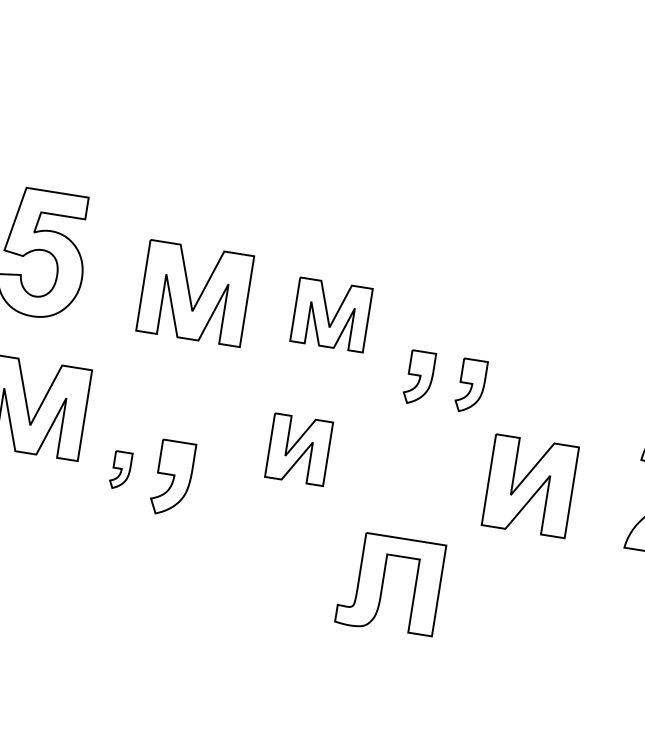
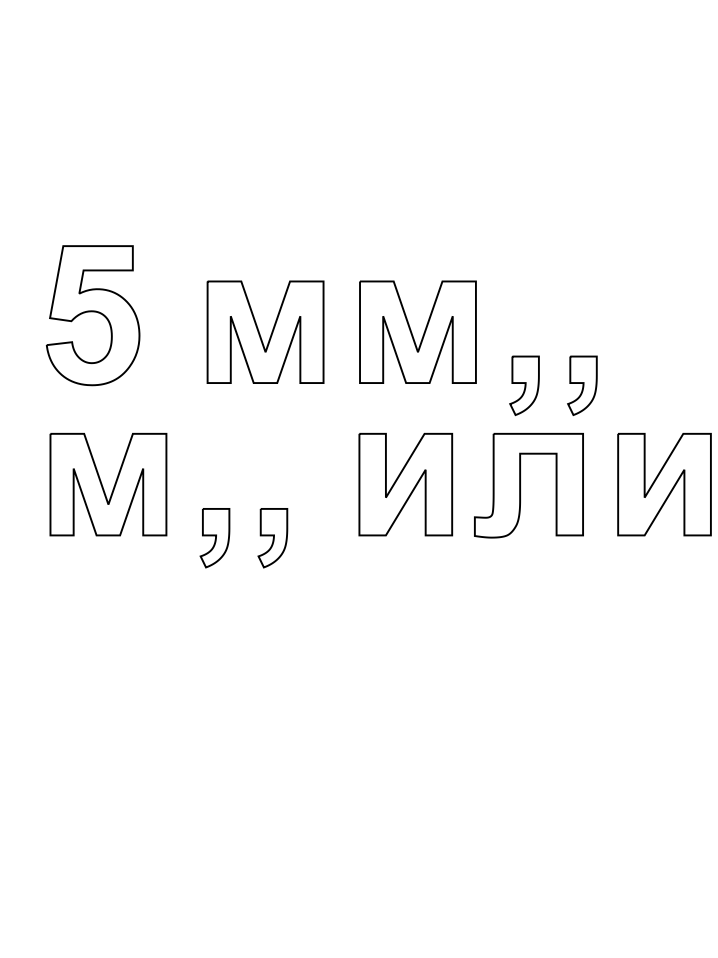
part: (331, 314) -> (417, 331), size x1.43
part: (298, 449) -> (405, 484), size x1.43
part: (120, 470) -> (214, 538), size x1.43
part: (172, 478) -> (272, 538), size x0.71
part: (383, 582) -> (520, 485), moved

